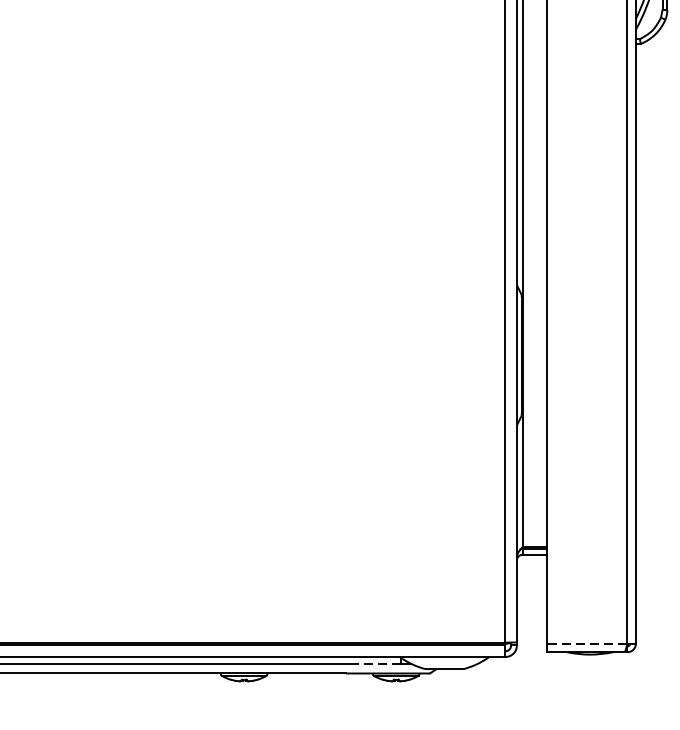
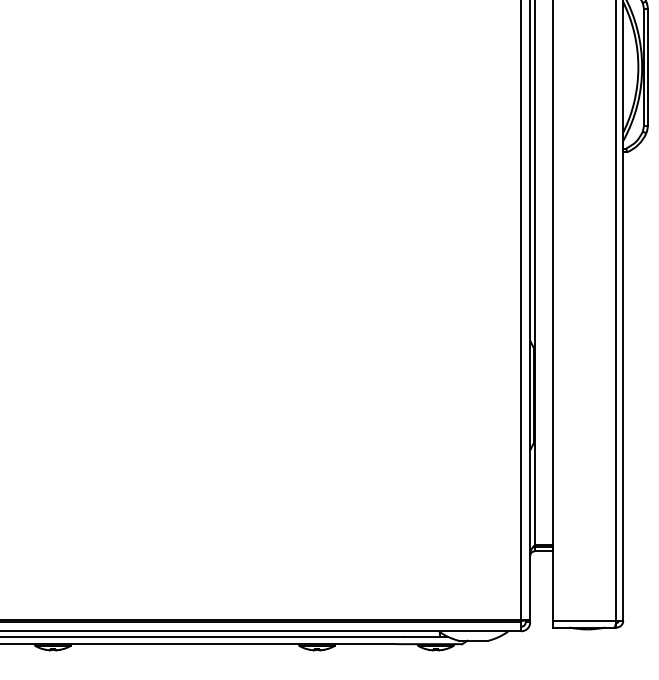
line: (586, 643) -> (584, 620), dashed -> solid
line: (377, 663) -> (421, 636), dashed -> solid

